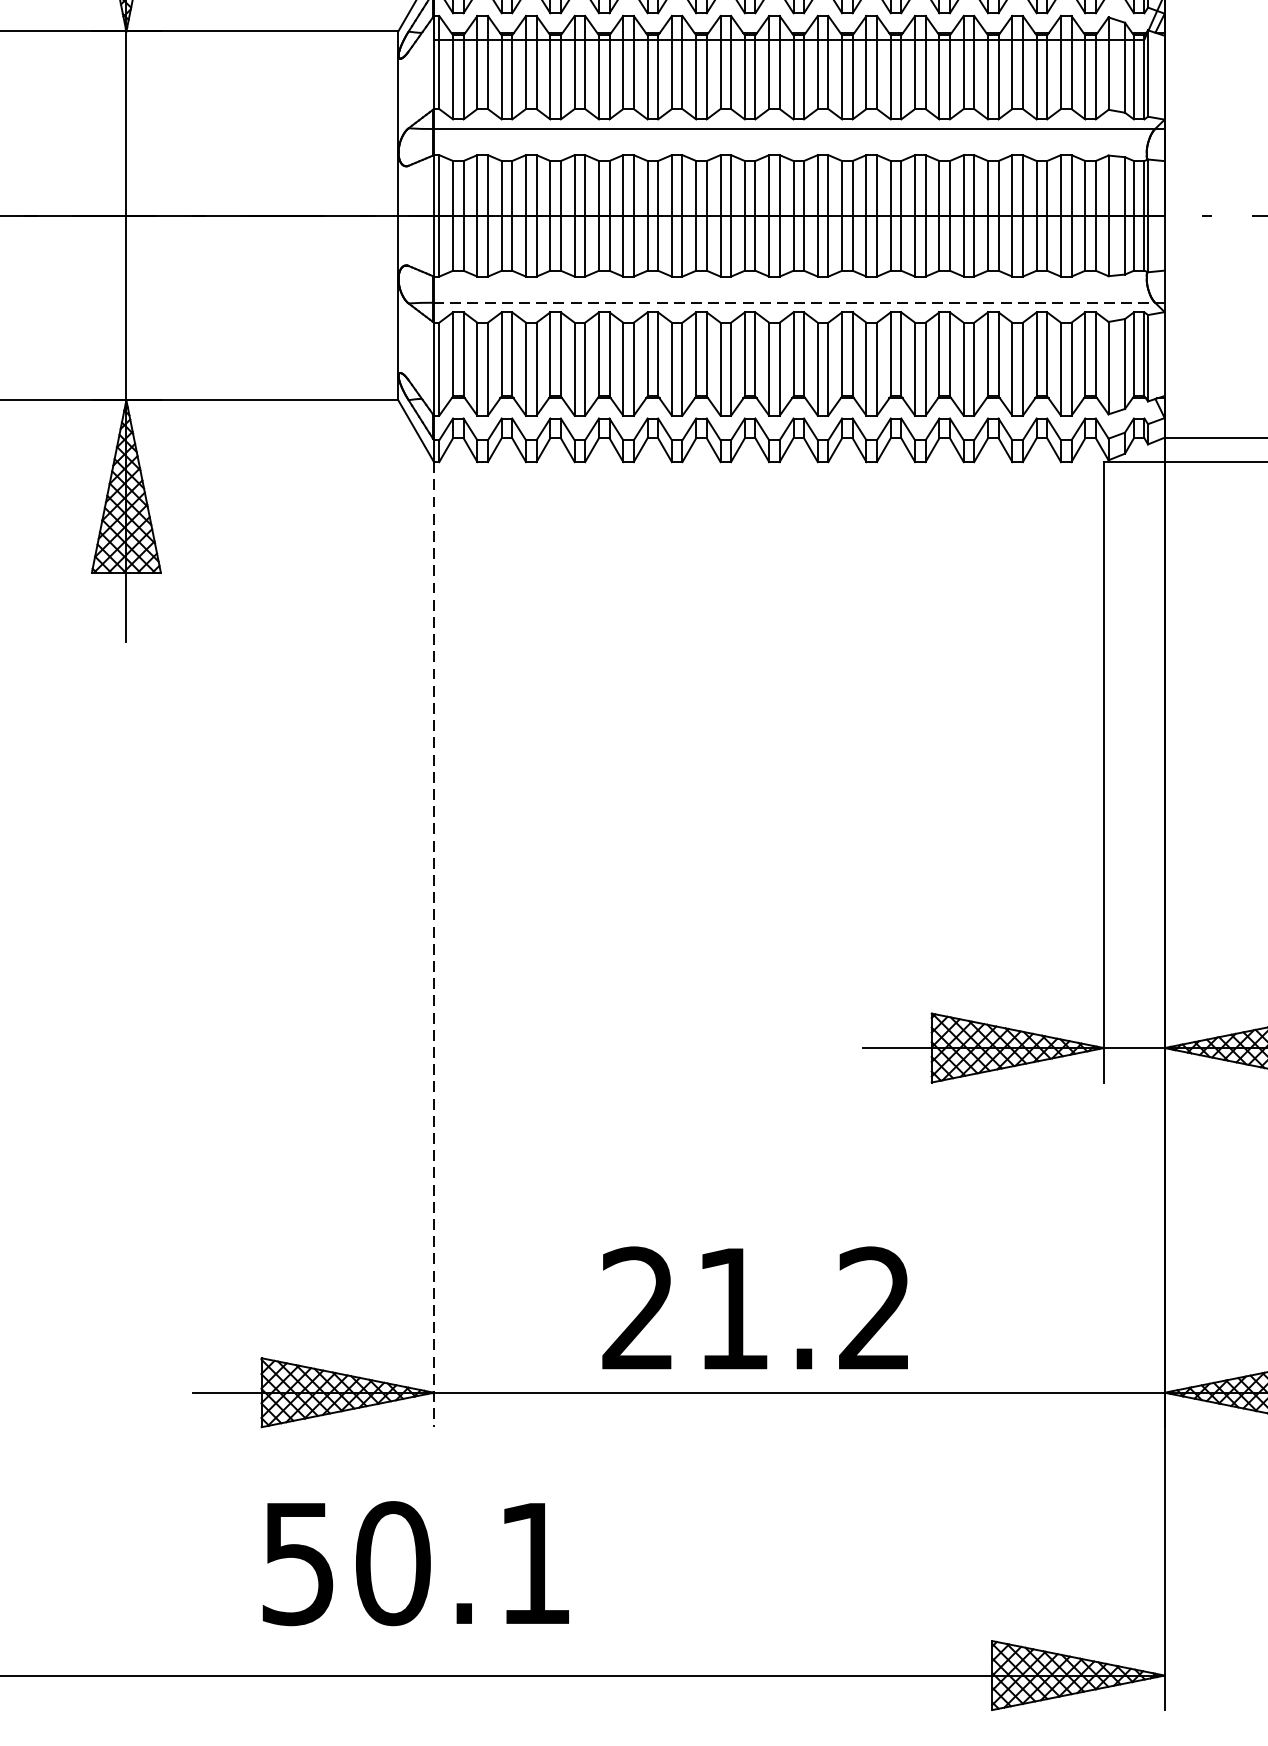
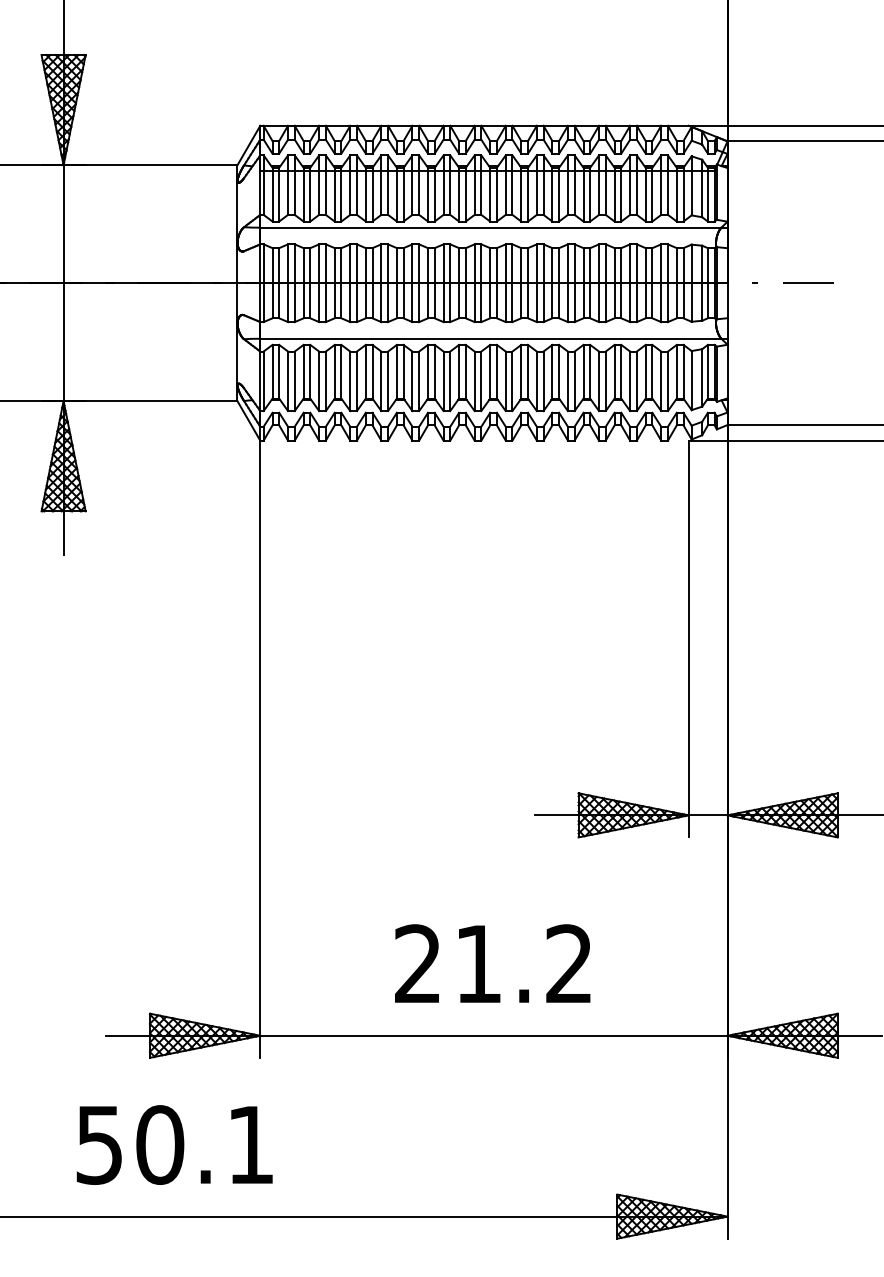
line: (798, 302) -> (493, 338), dashed -> solid
line: (434, 945) -> (260, 749), dashed -> solid
text: (754, 1307) -> (492, 963), moved
text: (415, 1562) -> (174, 1144), moved

